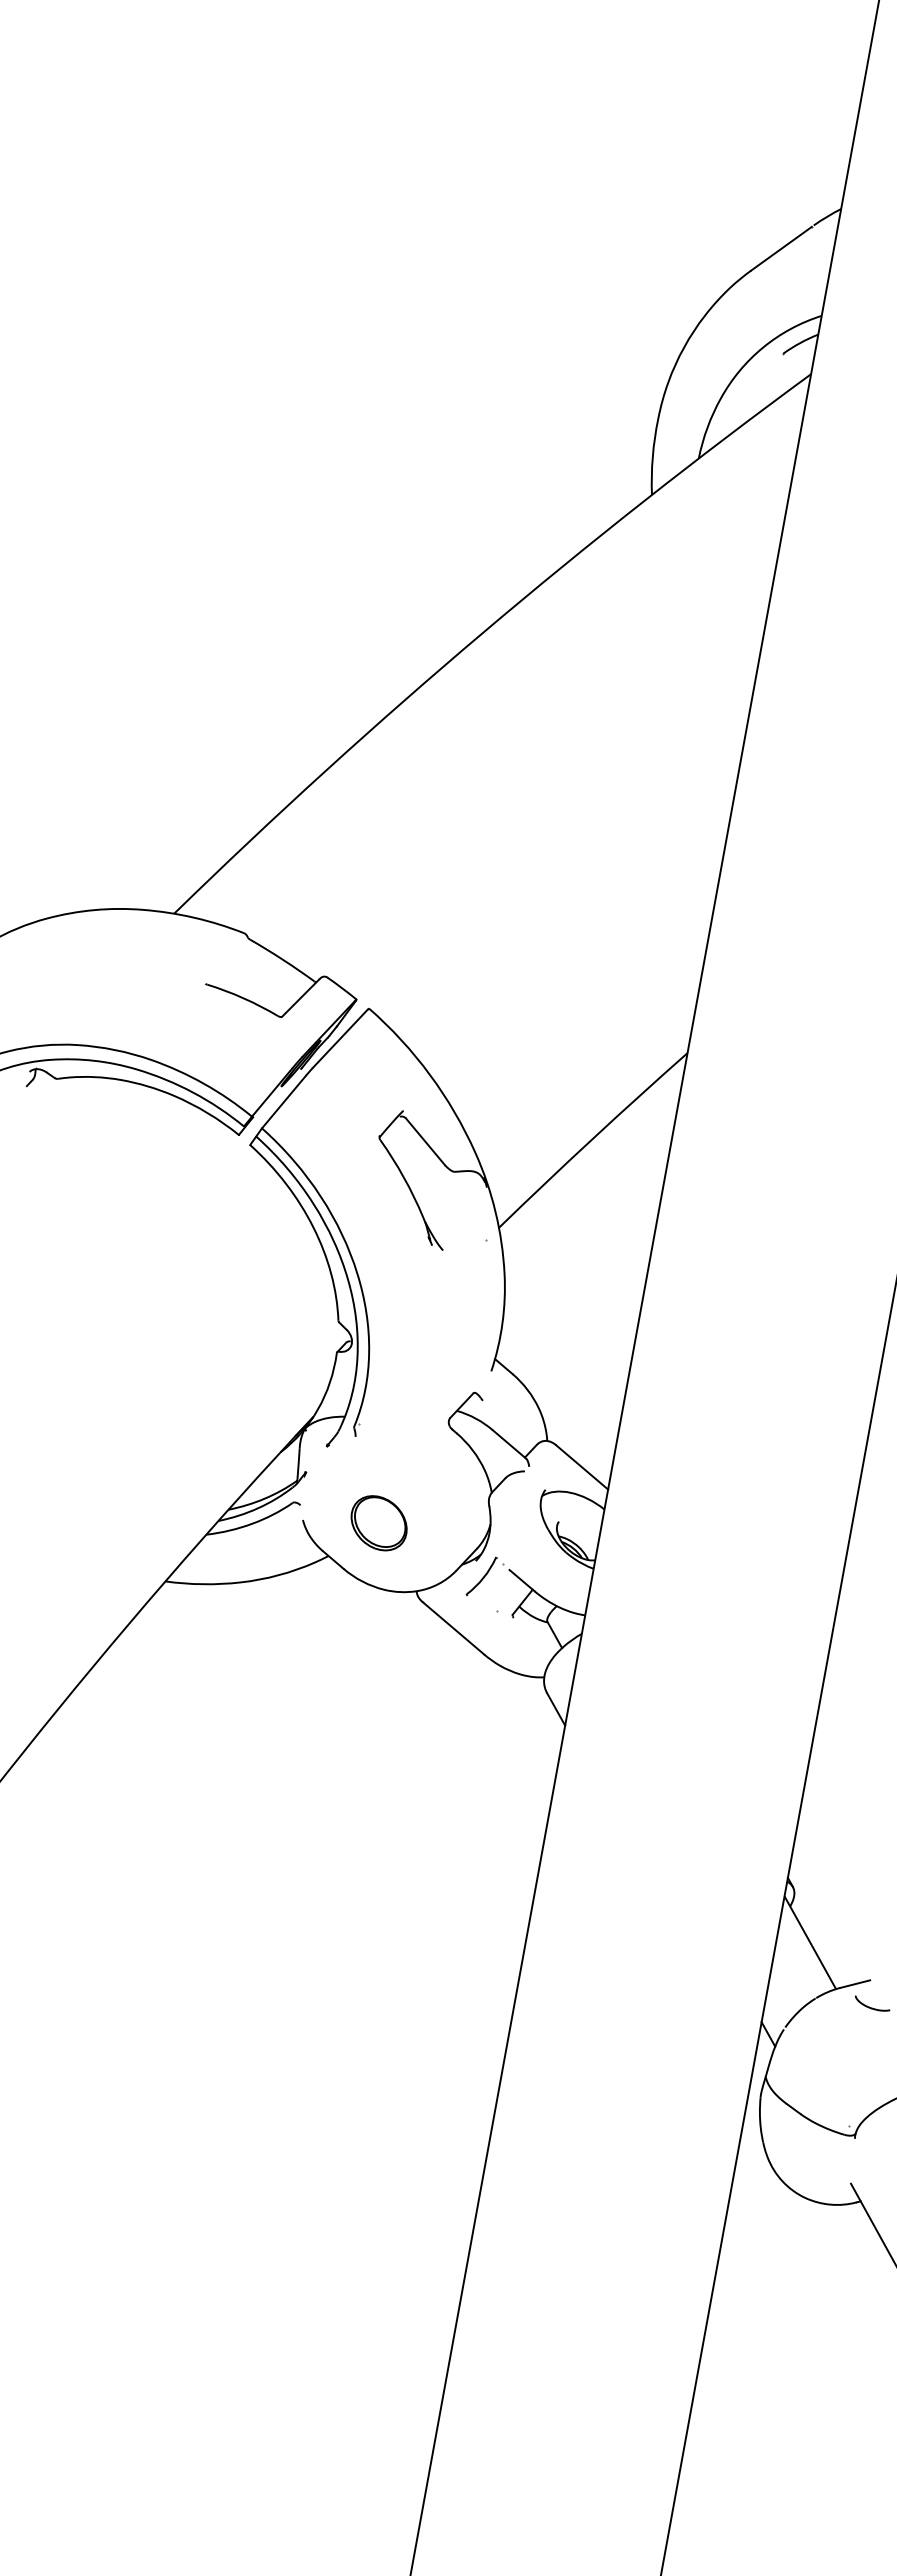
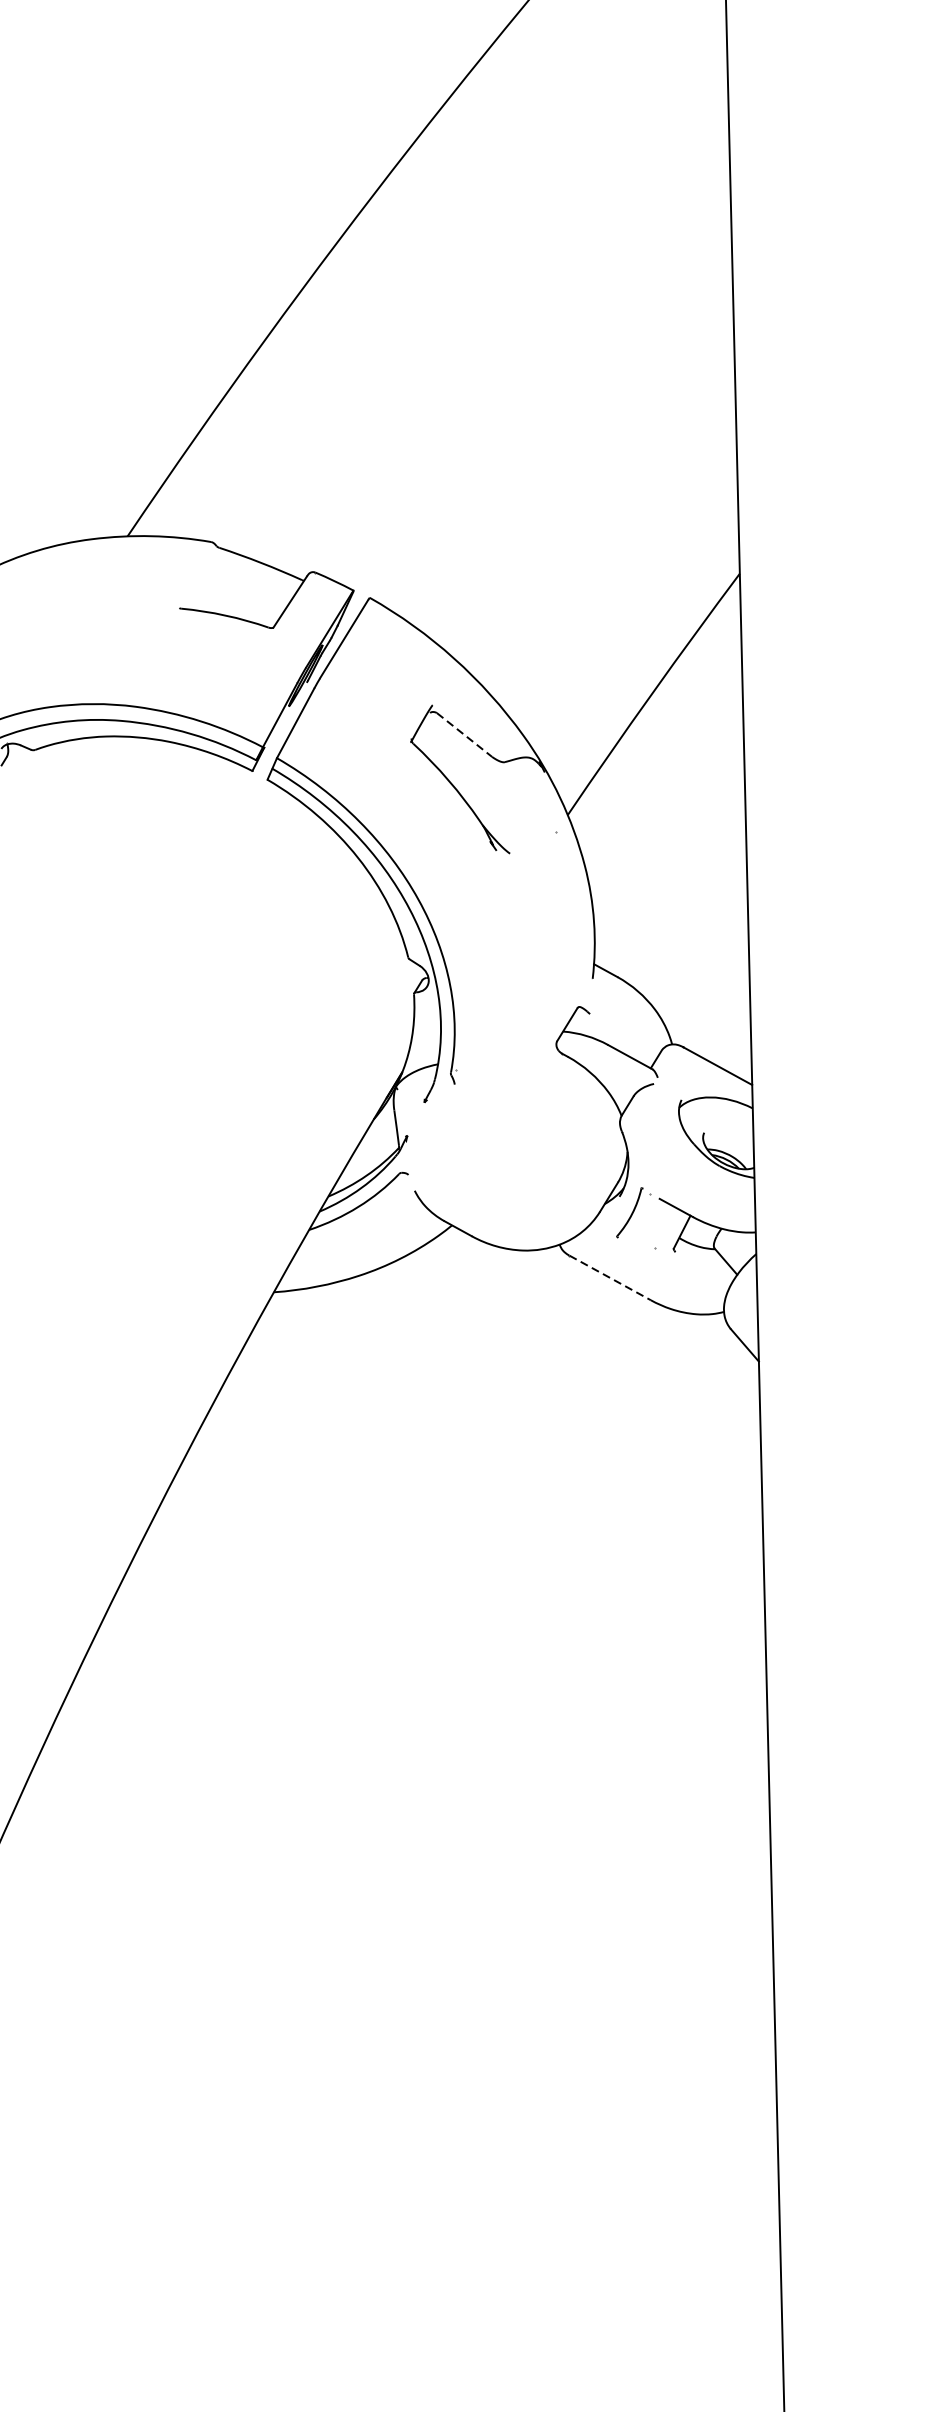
line: (425, 1141) -> (464, 734), solid -> dashed
part: (378, 1523) -> (500, 1177), removed
line: (453, 1628) -> (610, 1278), solid -> dashed

